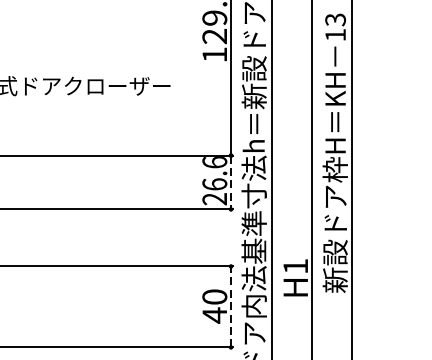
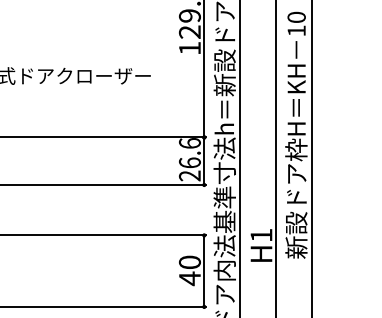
text: (335, 19) -> (296, 17), 13 -> 10
line: (231, 182) -> (204, 161), dashed -> solid
line: (231, 307) -> (204, 271), dashed -> solid

